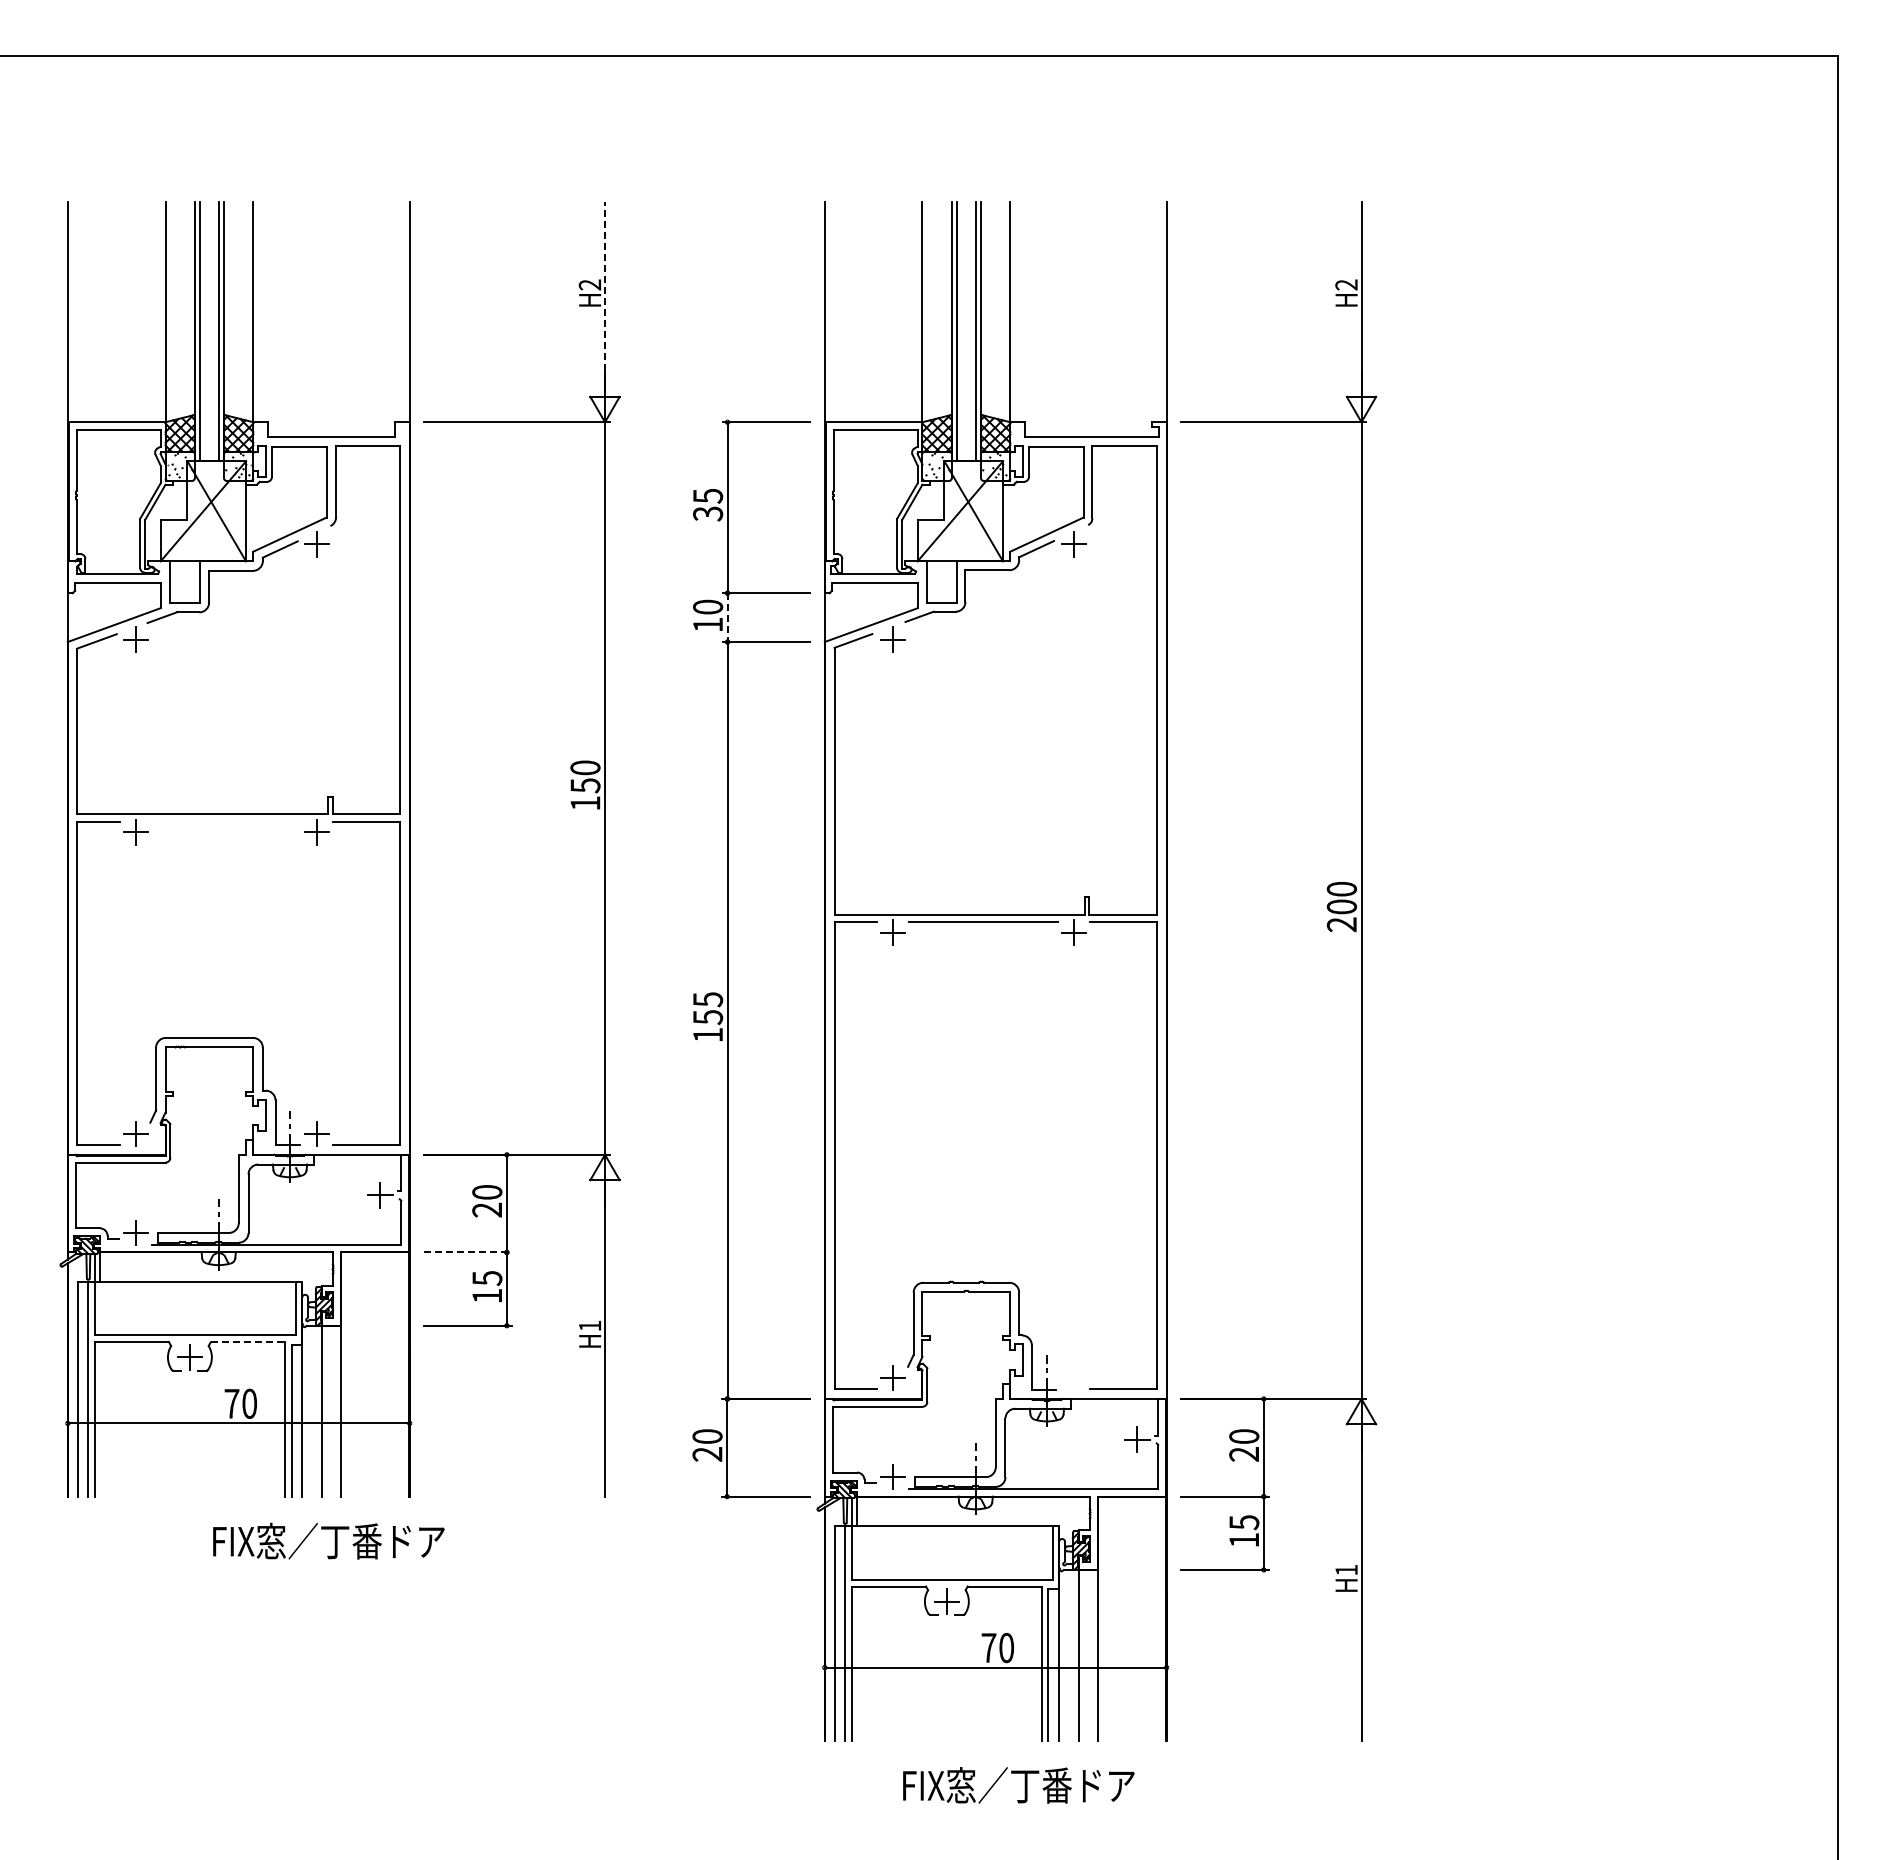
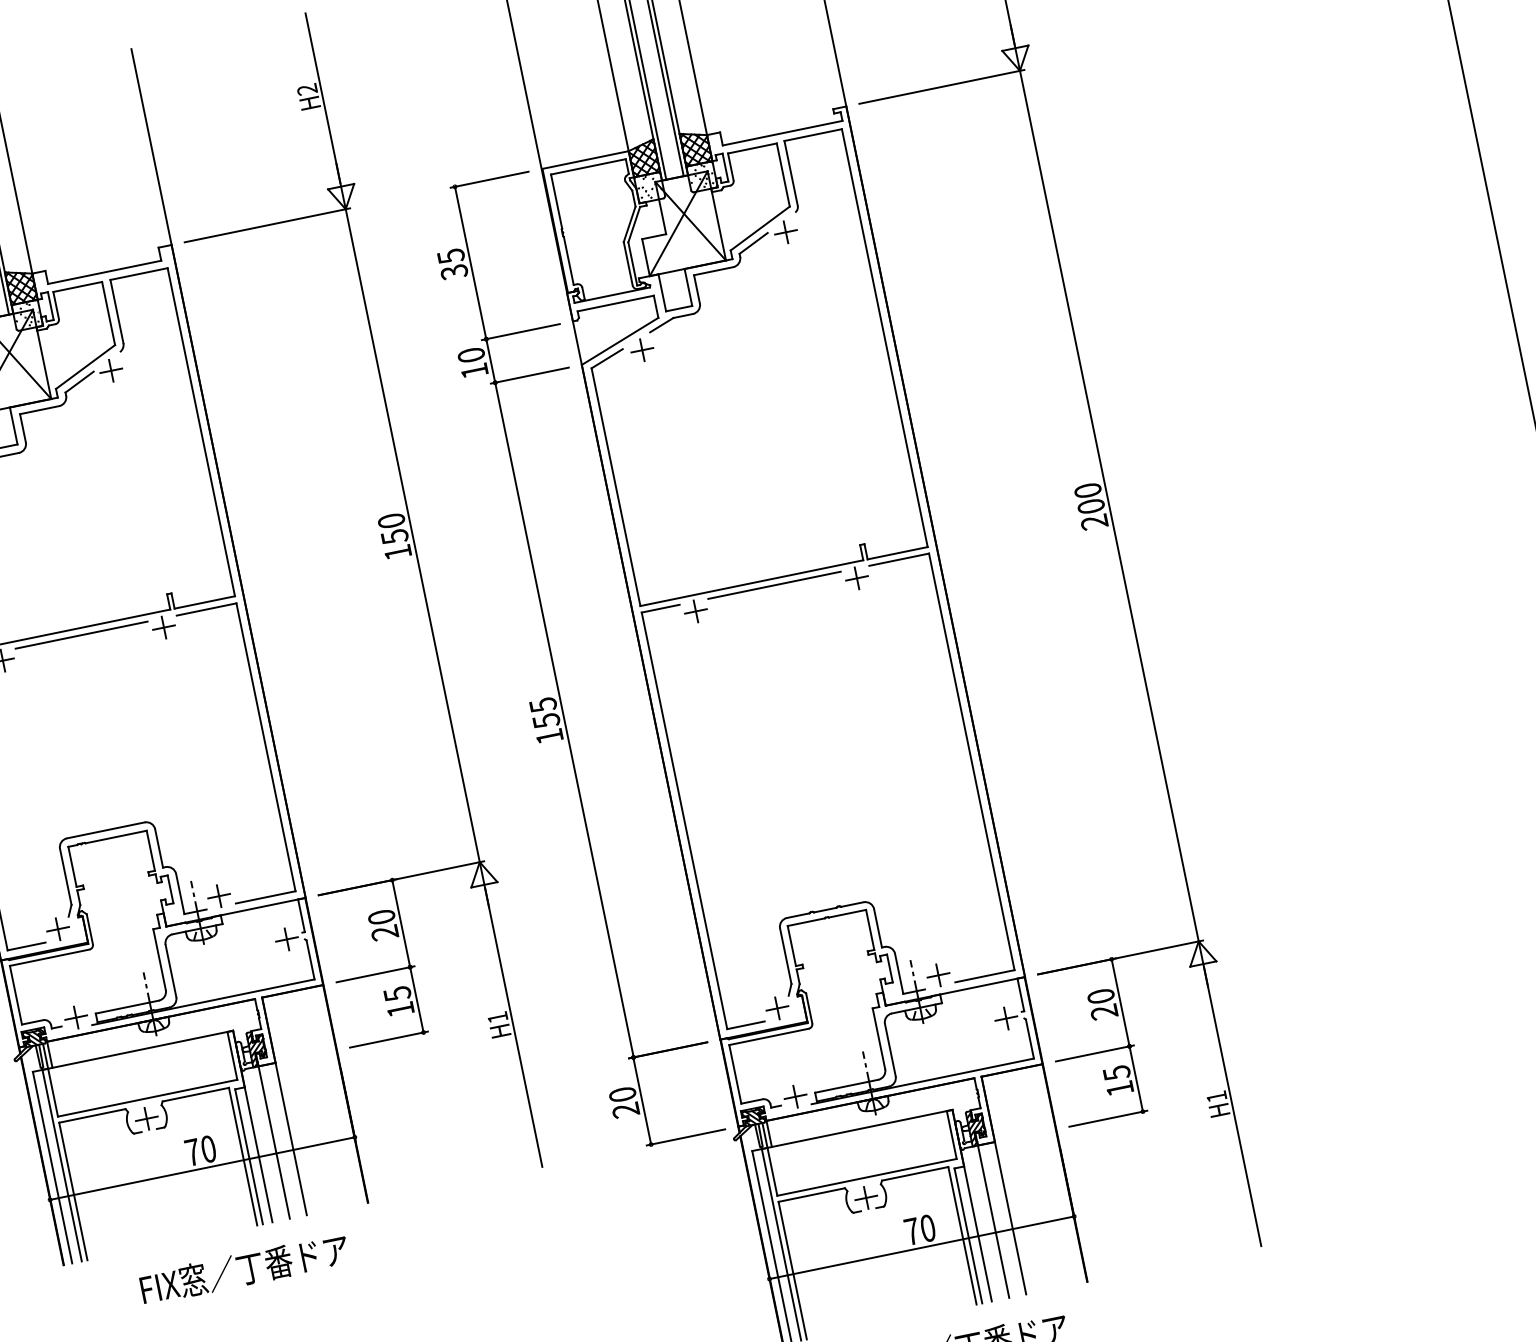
line: (605, 297) -> (323, 97), dashed -> solid
line: (727, 618) -> (490, 361), dashed -> solid
line: (226, 822) -> (81, 635), added
line: (468, 1252) -> (375, 974), dashed -> solid
line: (248, 1342) -> (196, 1094), dashed -> solid
part: (1073, 1377) -> (938, 974), added
text: (328, 1540) -> (244, 1268), moved

